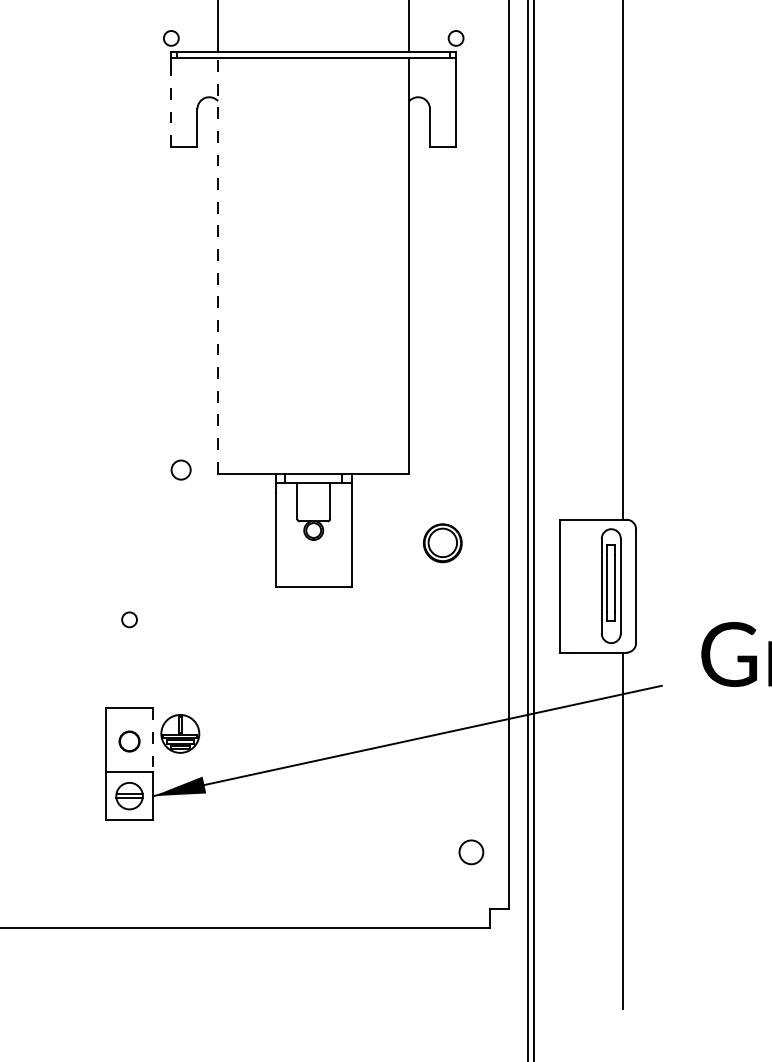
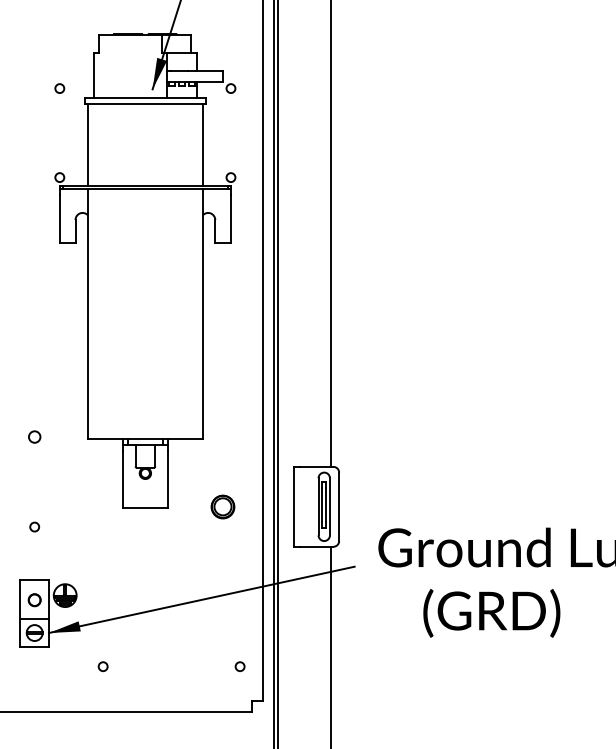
line: (170, 106) -> (59, 218), dashed -> solid
line: (217, 266) -> (87, 314), dashed -> solid
circle: (180, 469) -> (34, 436), moved
part: (441, 542) -> (222, 506), moved
line: (152, 742) -> (48, 600), dashed -> solid
circle: (242, 851) -> (102, 666), added
circle: (470, 851) -> (239, 666), size x0.62

